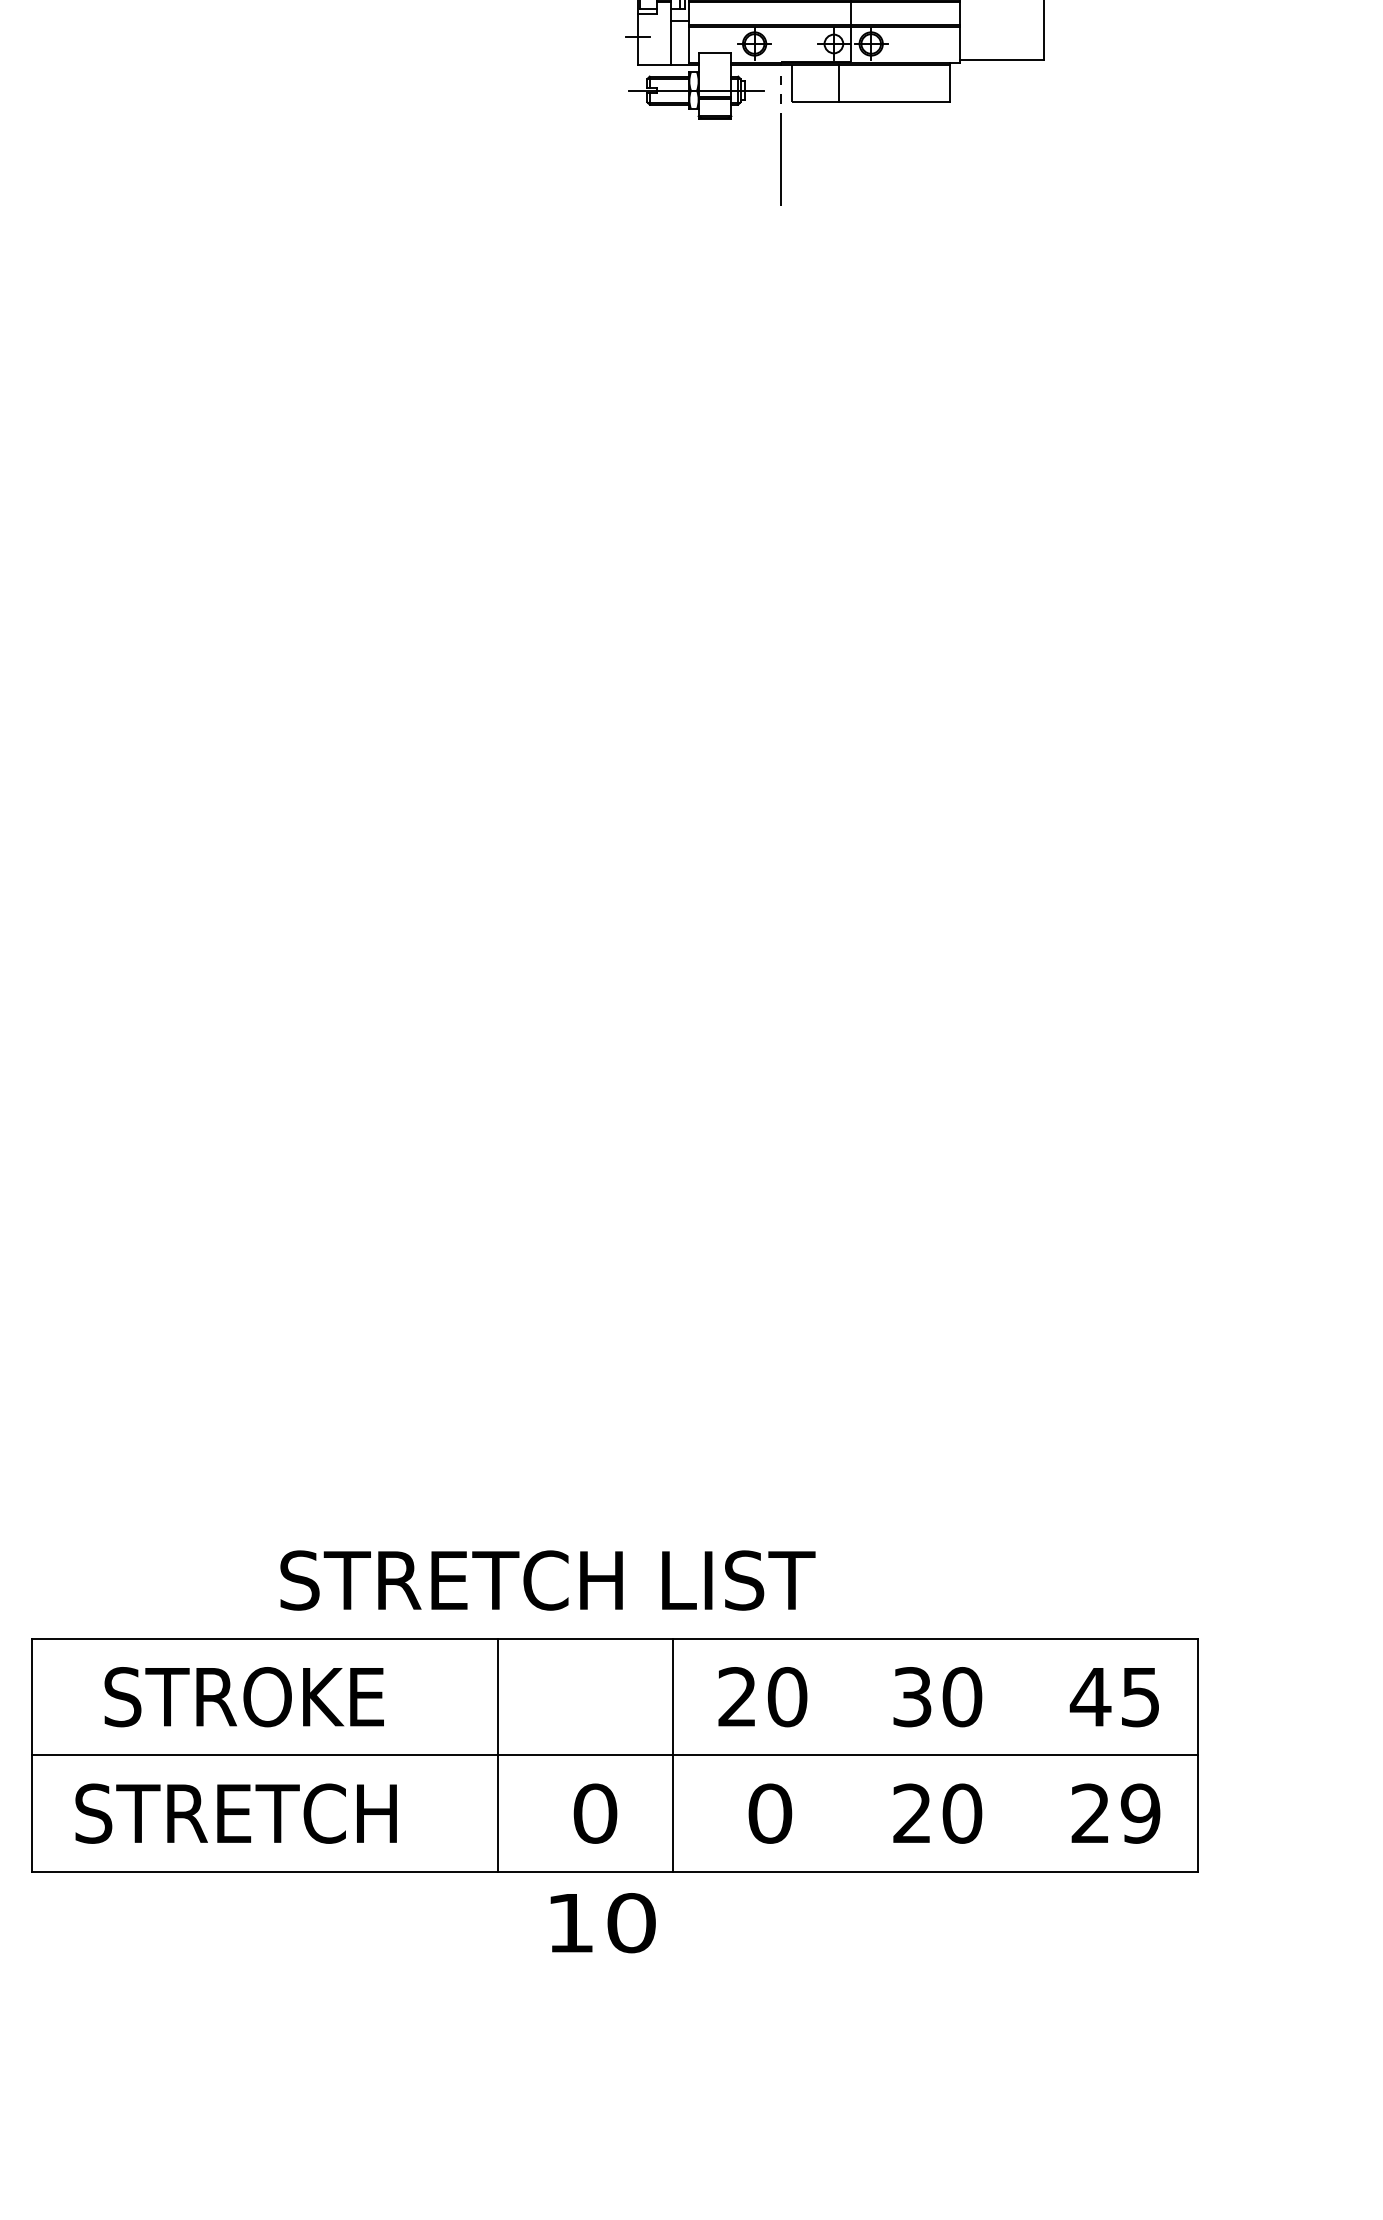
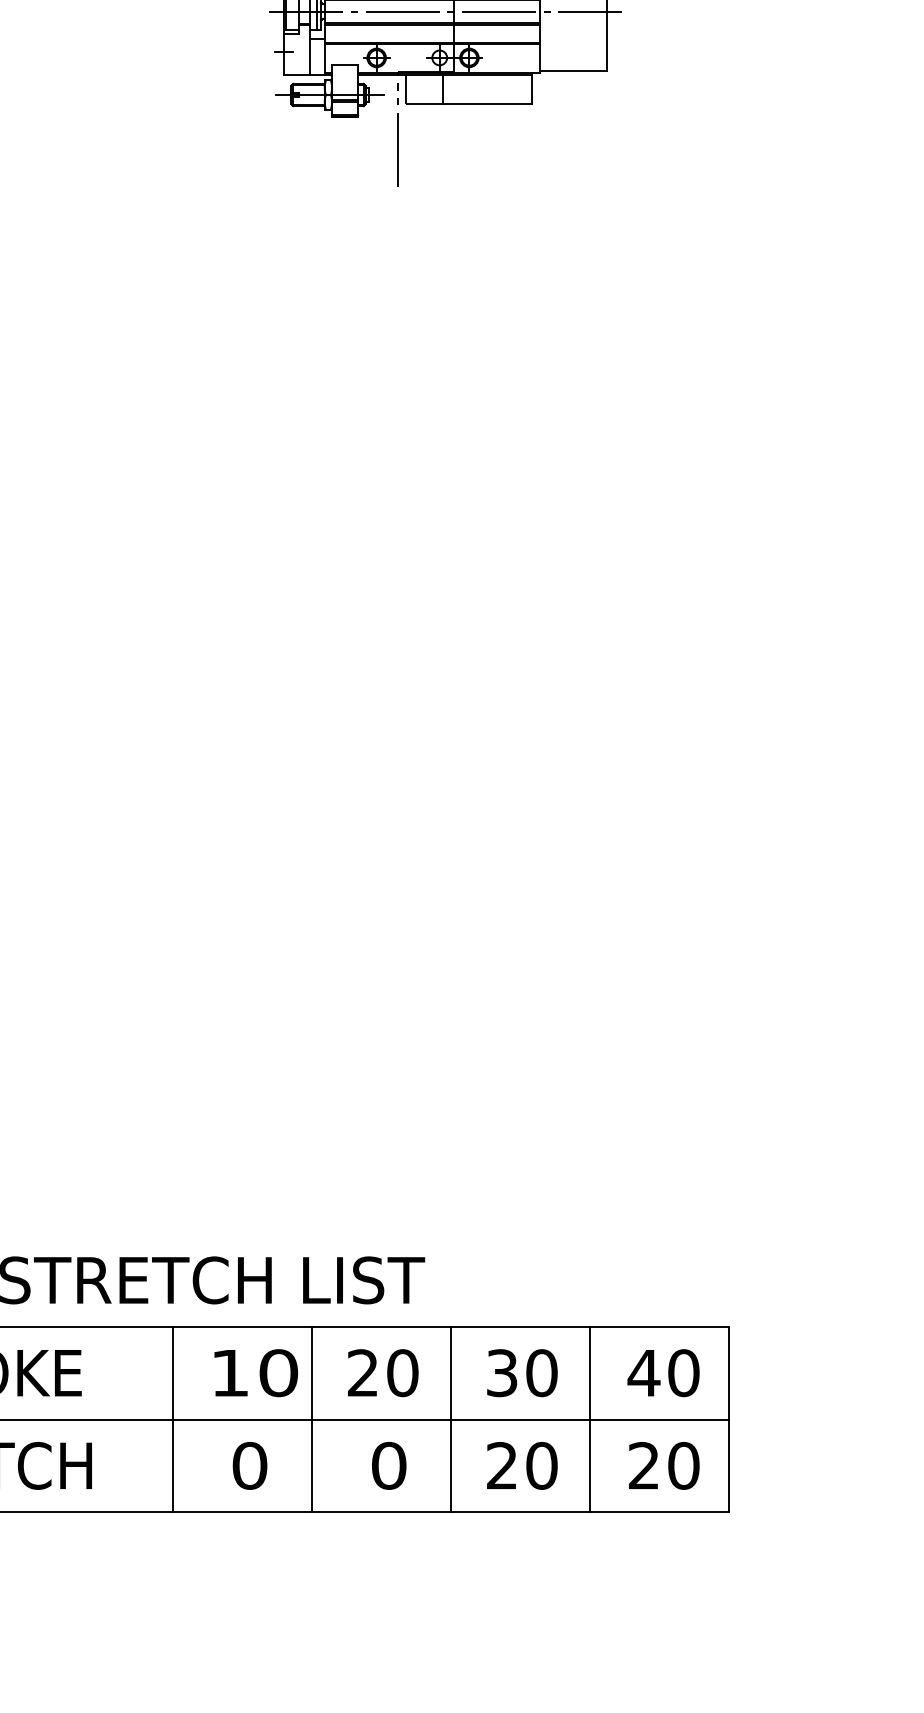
text: (1140, 1697) -> (683, 1373), 45 -> 40
line: (847, 1754) -> (450, 1418), added
line: (1022, 1754) -> (589, 1418), added
text: (1140, 1813) -> (683, 1465), 29 -> 20
text: (602, 1923) -> (255, 1373), moved

